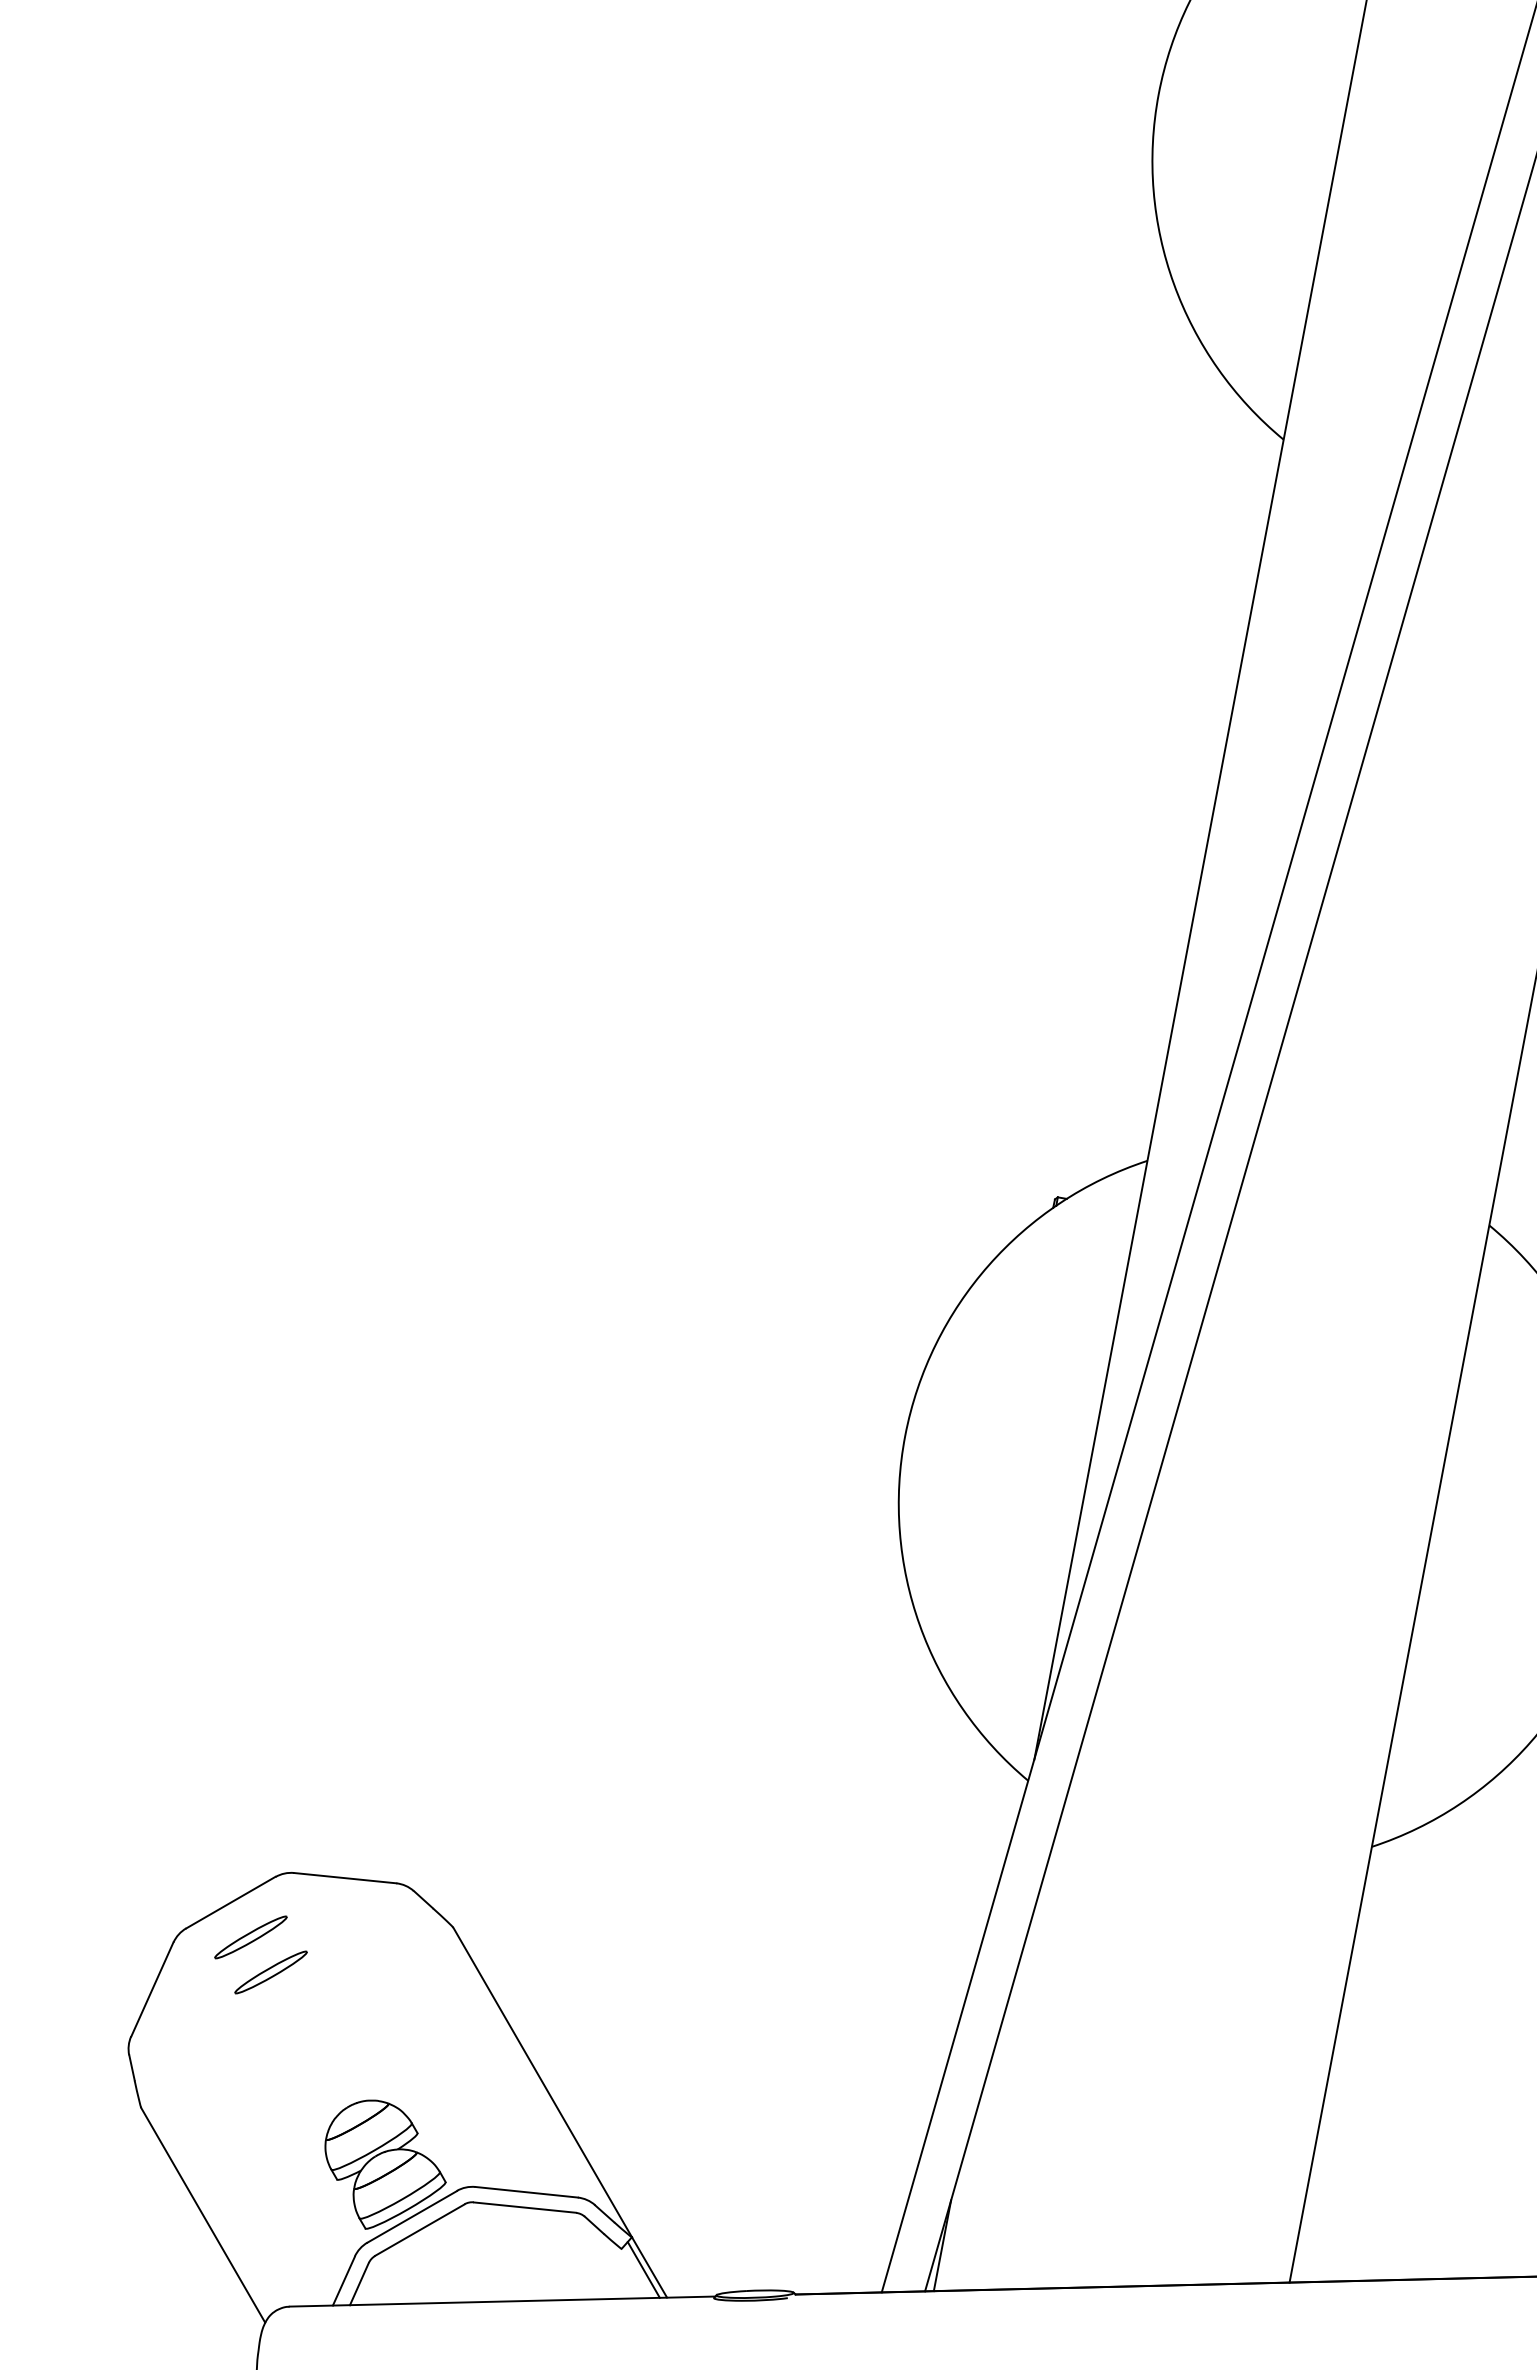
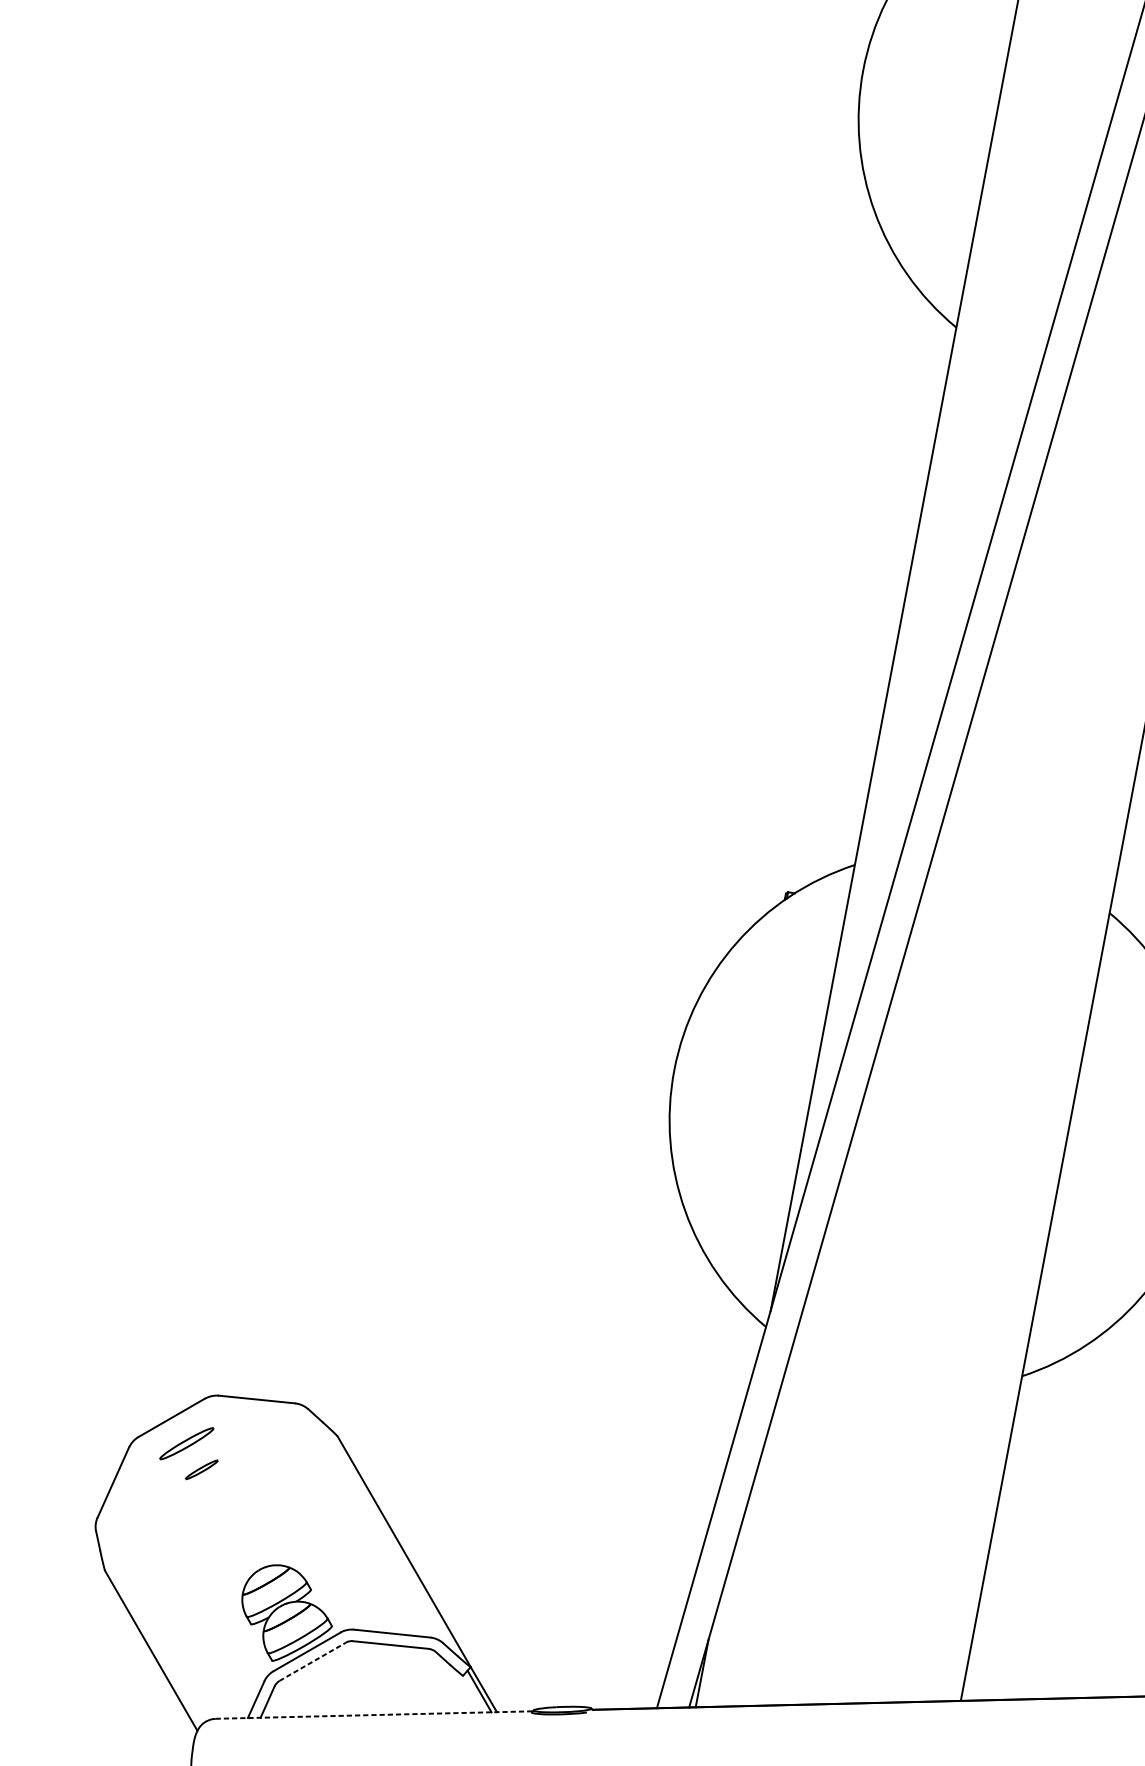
part: (270, 1972) -> (201, 1469), size x0.6
line: (420, 2229) -> (313, 1661), solid -> dashed
line: (502, 2301) -> (374, 1715), solid -> dashed

